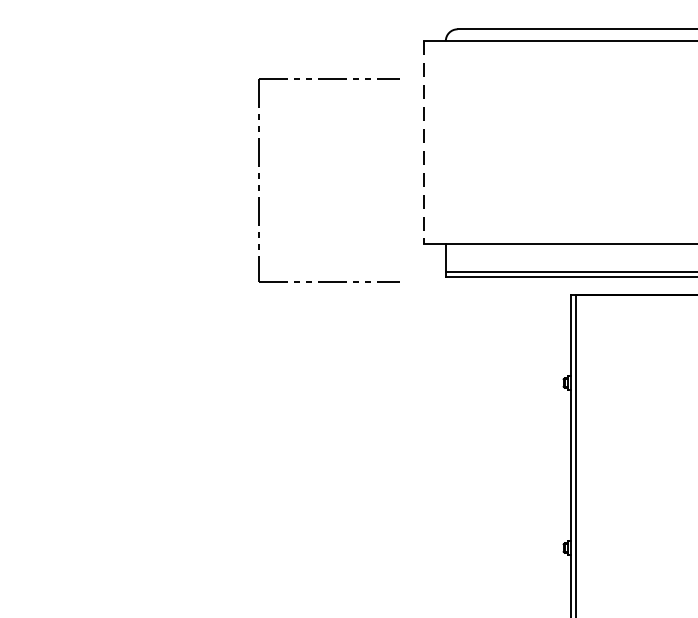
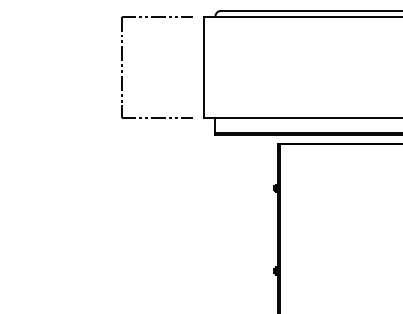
line: (424, 142) -> (204, 67), dashed -> solid
part: (260, 178) -> (122, 66), moved

